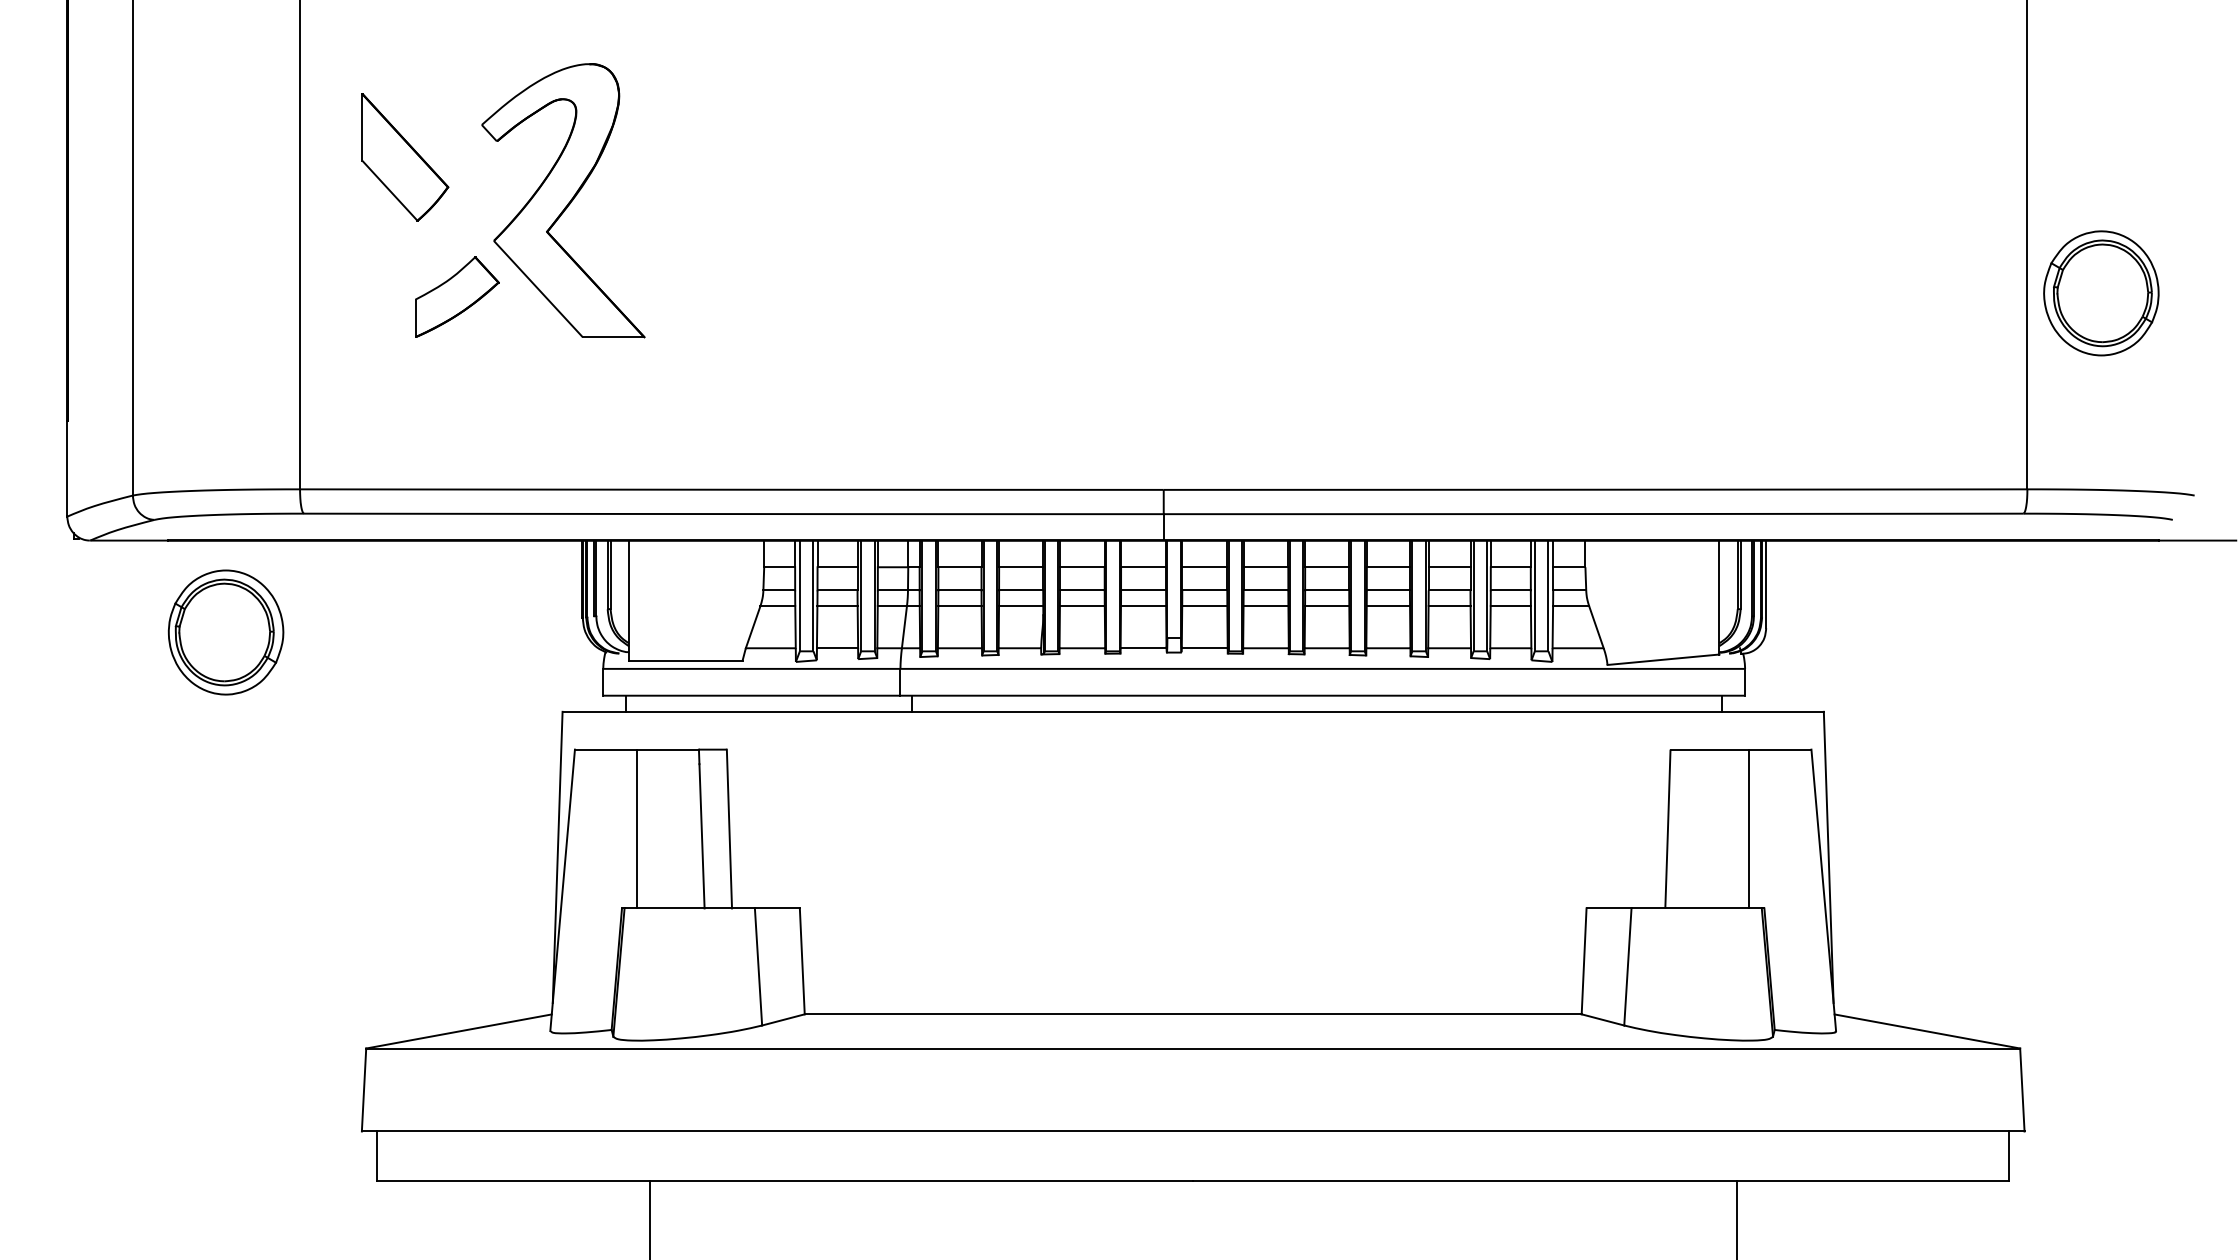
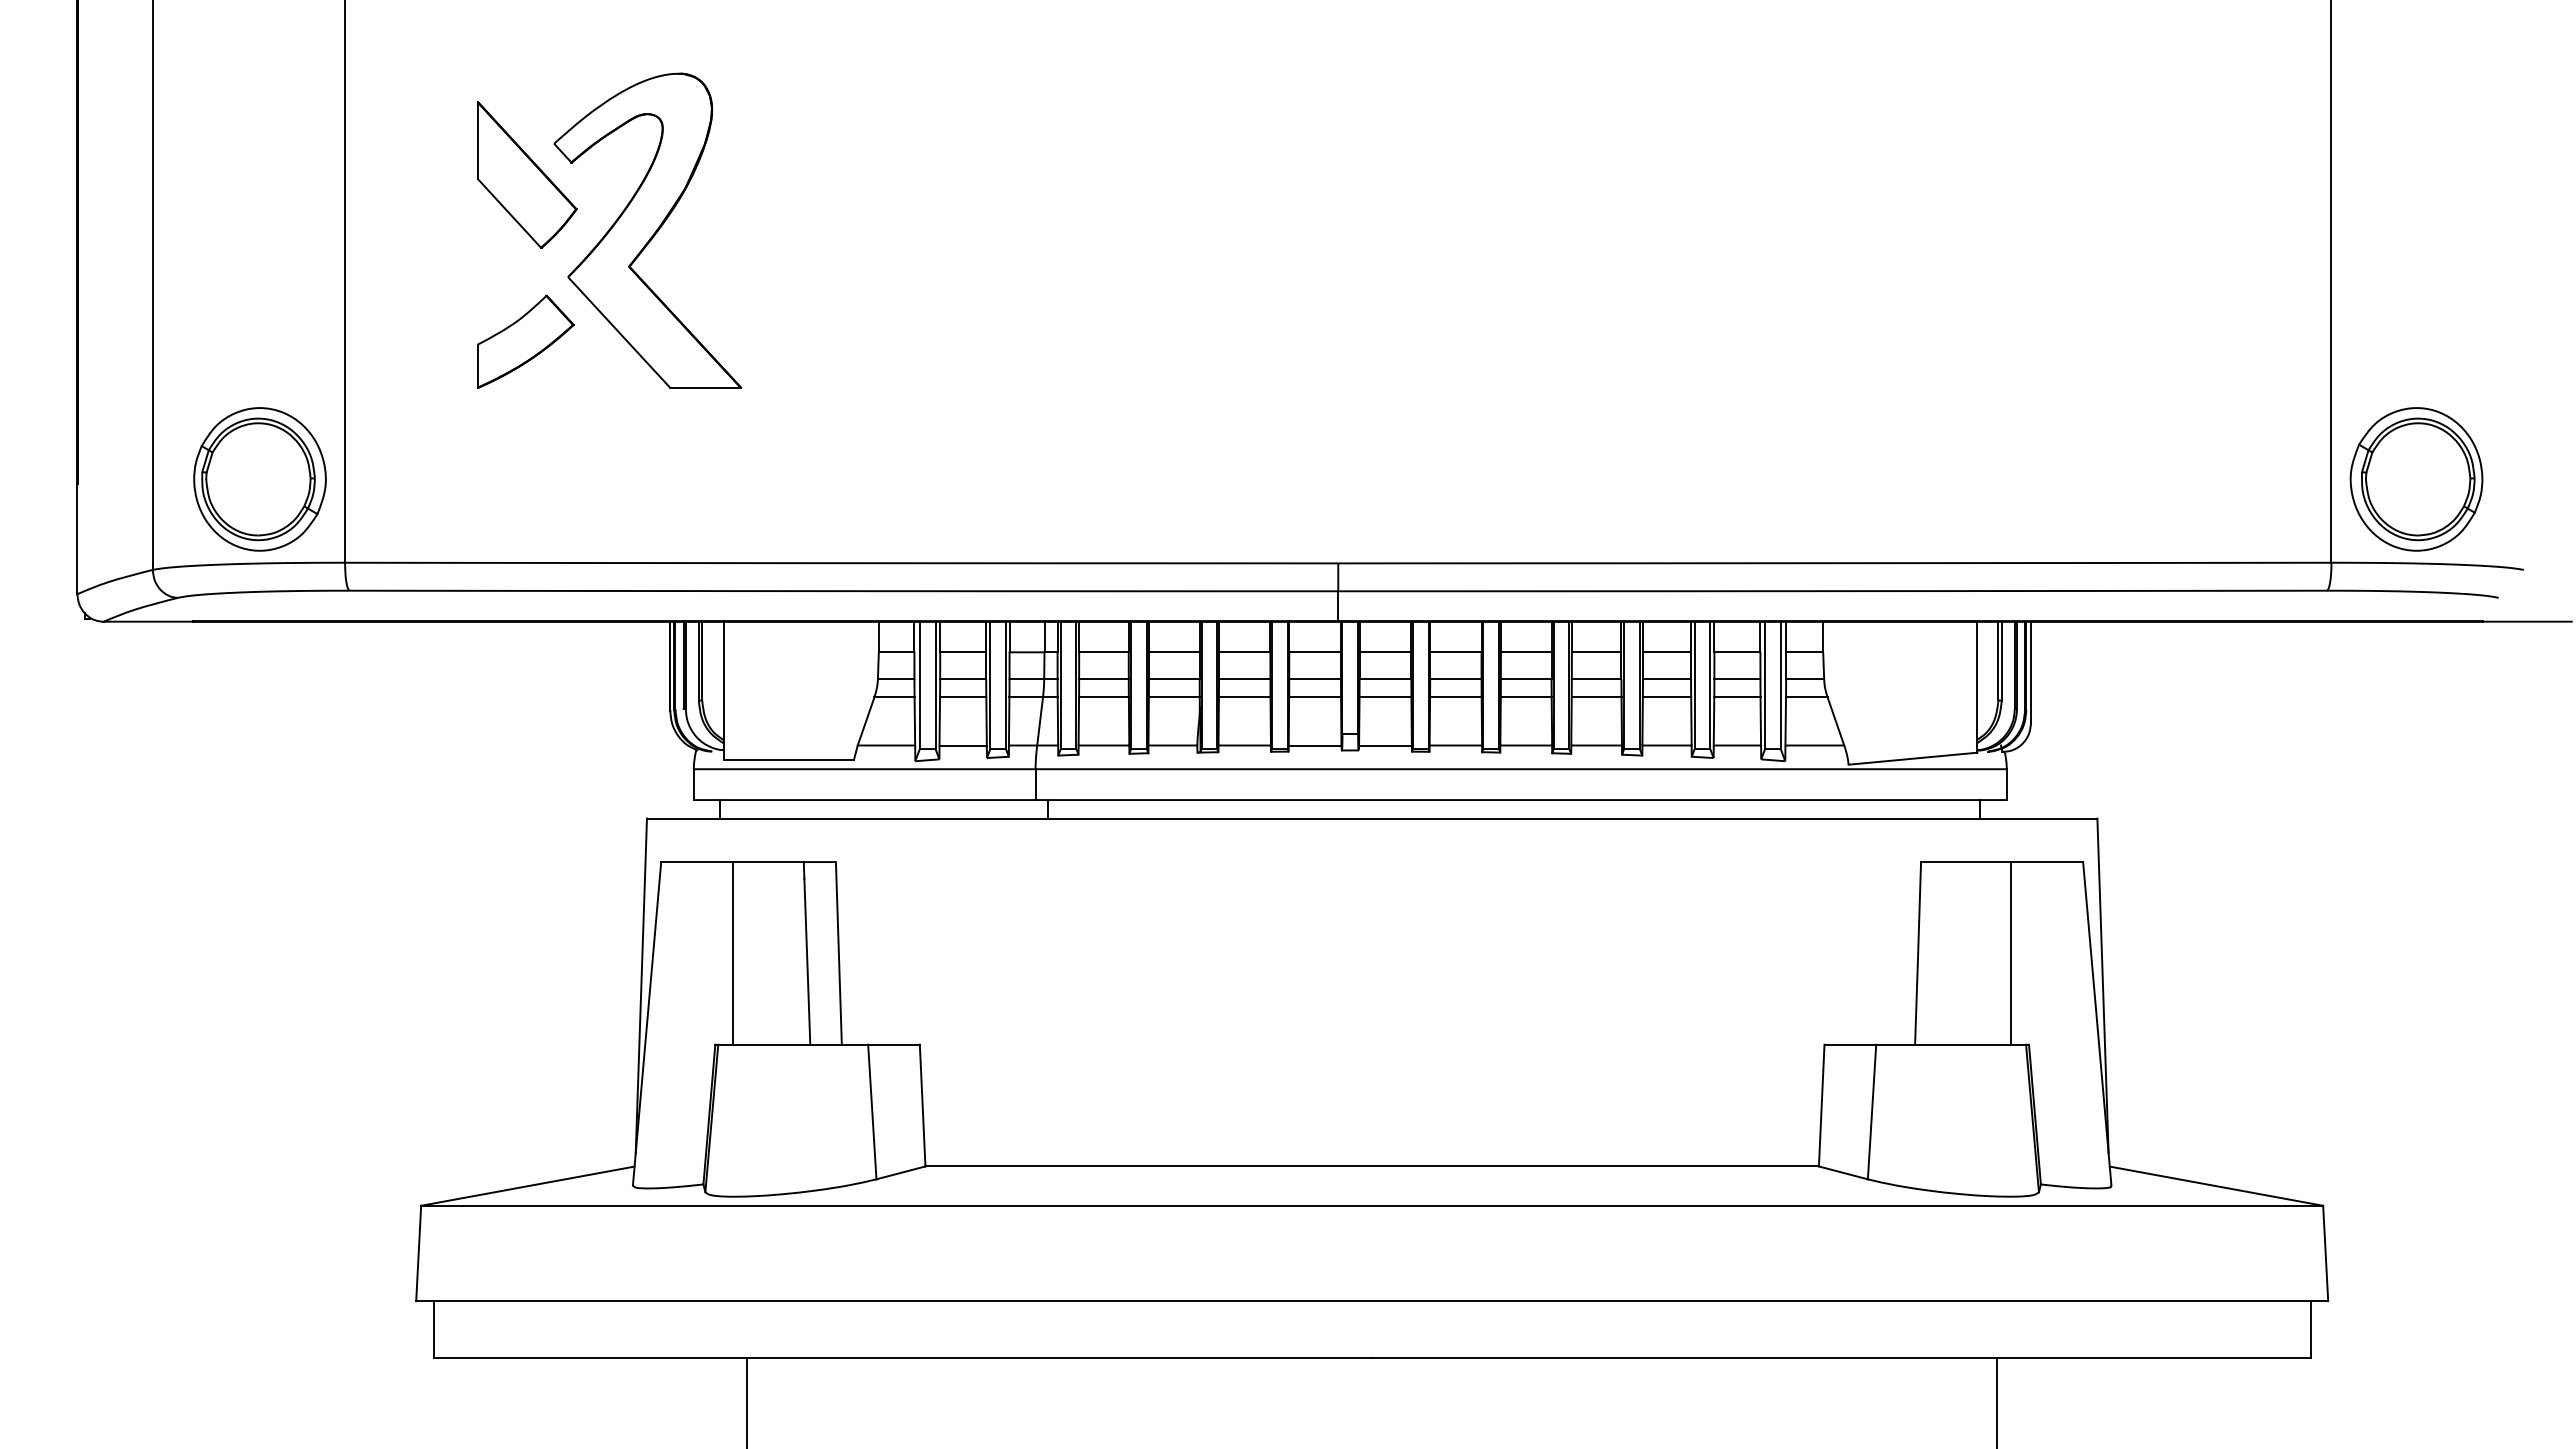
part: (405, 156) -> (527, 174), moved
part: (2101, 293) -> (2416, 479), moved
part: (225, 632) -> (259, 479), moved

